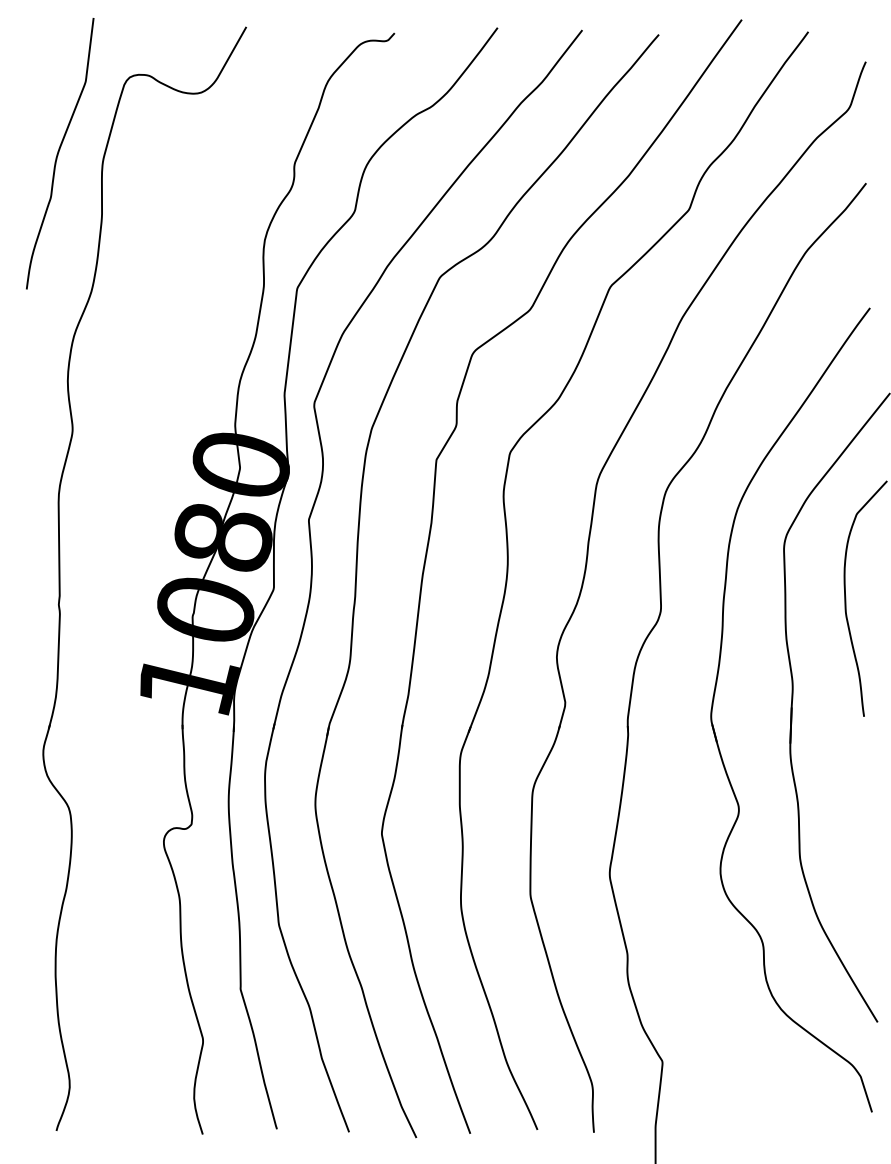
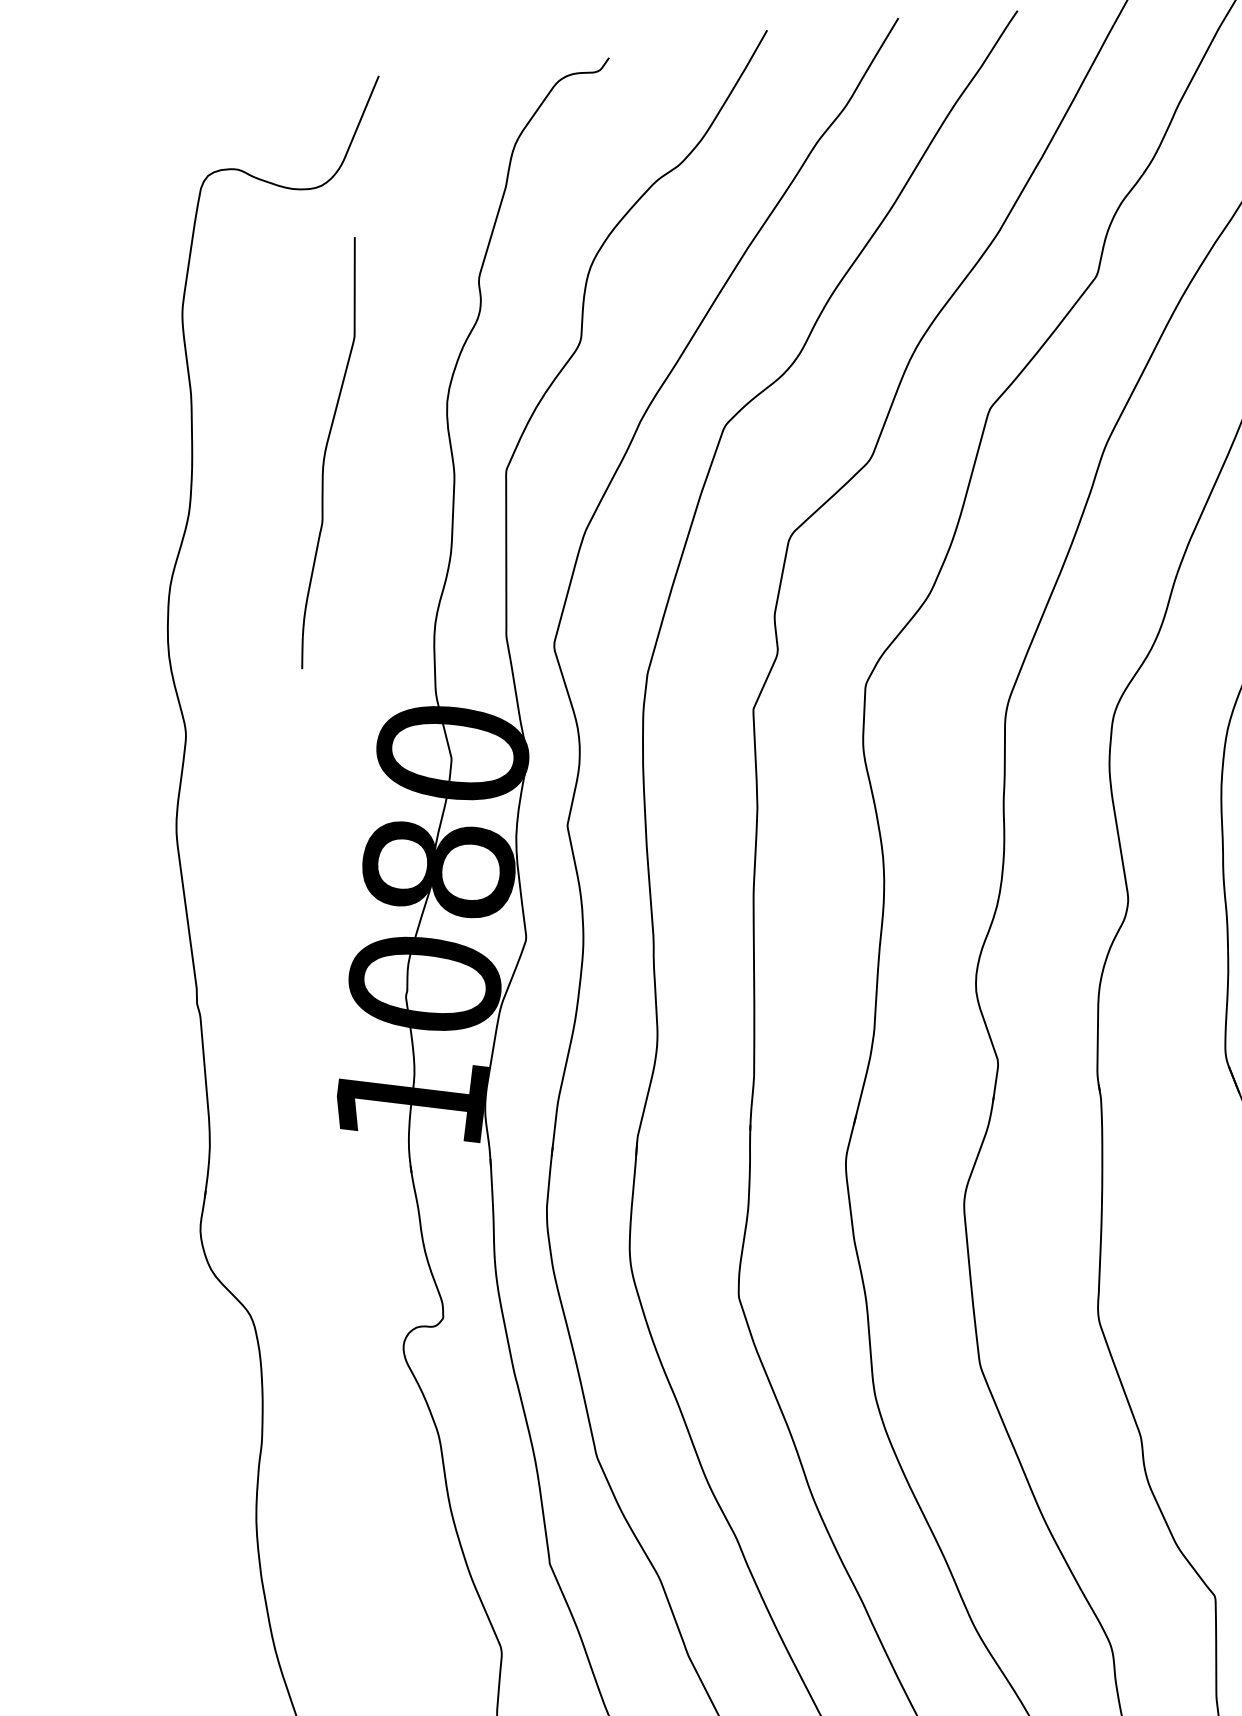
curve: (59, 152) -> (327, 451), moved

